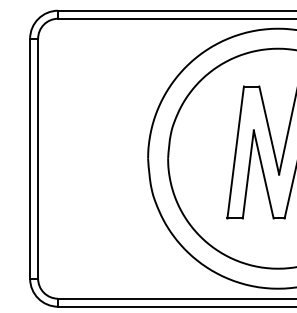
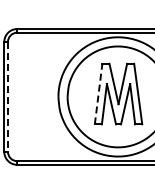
line: (235, 151) -> (98, 93), solid -> dashed
line: (39, 159) -> (8, 97), solid -> dashed

